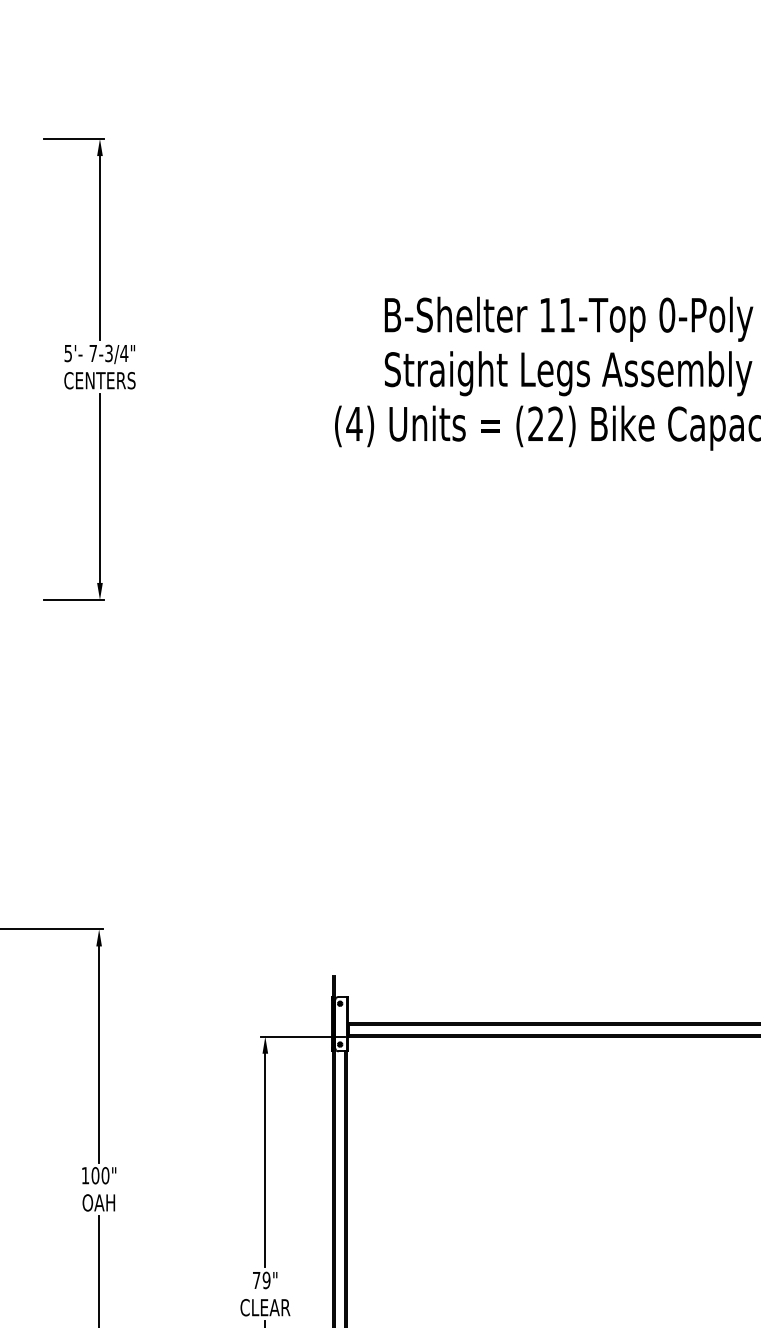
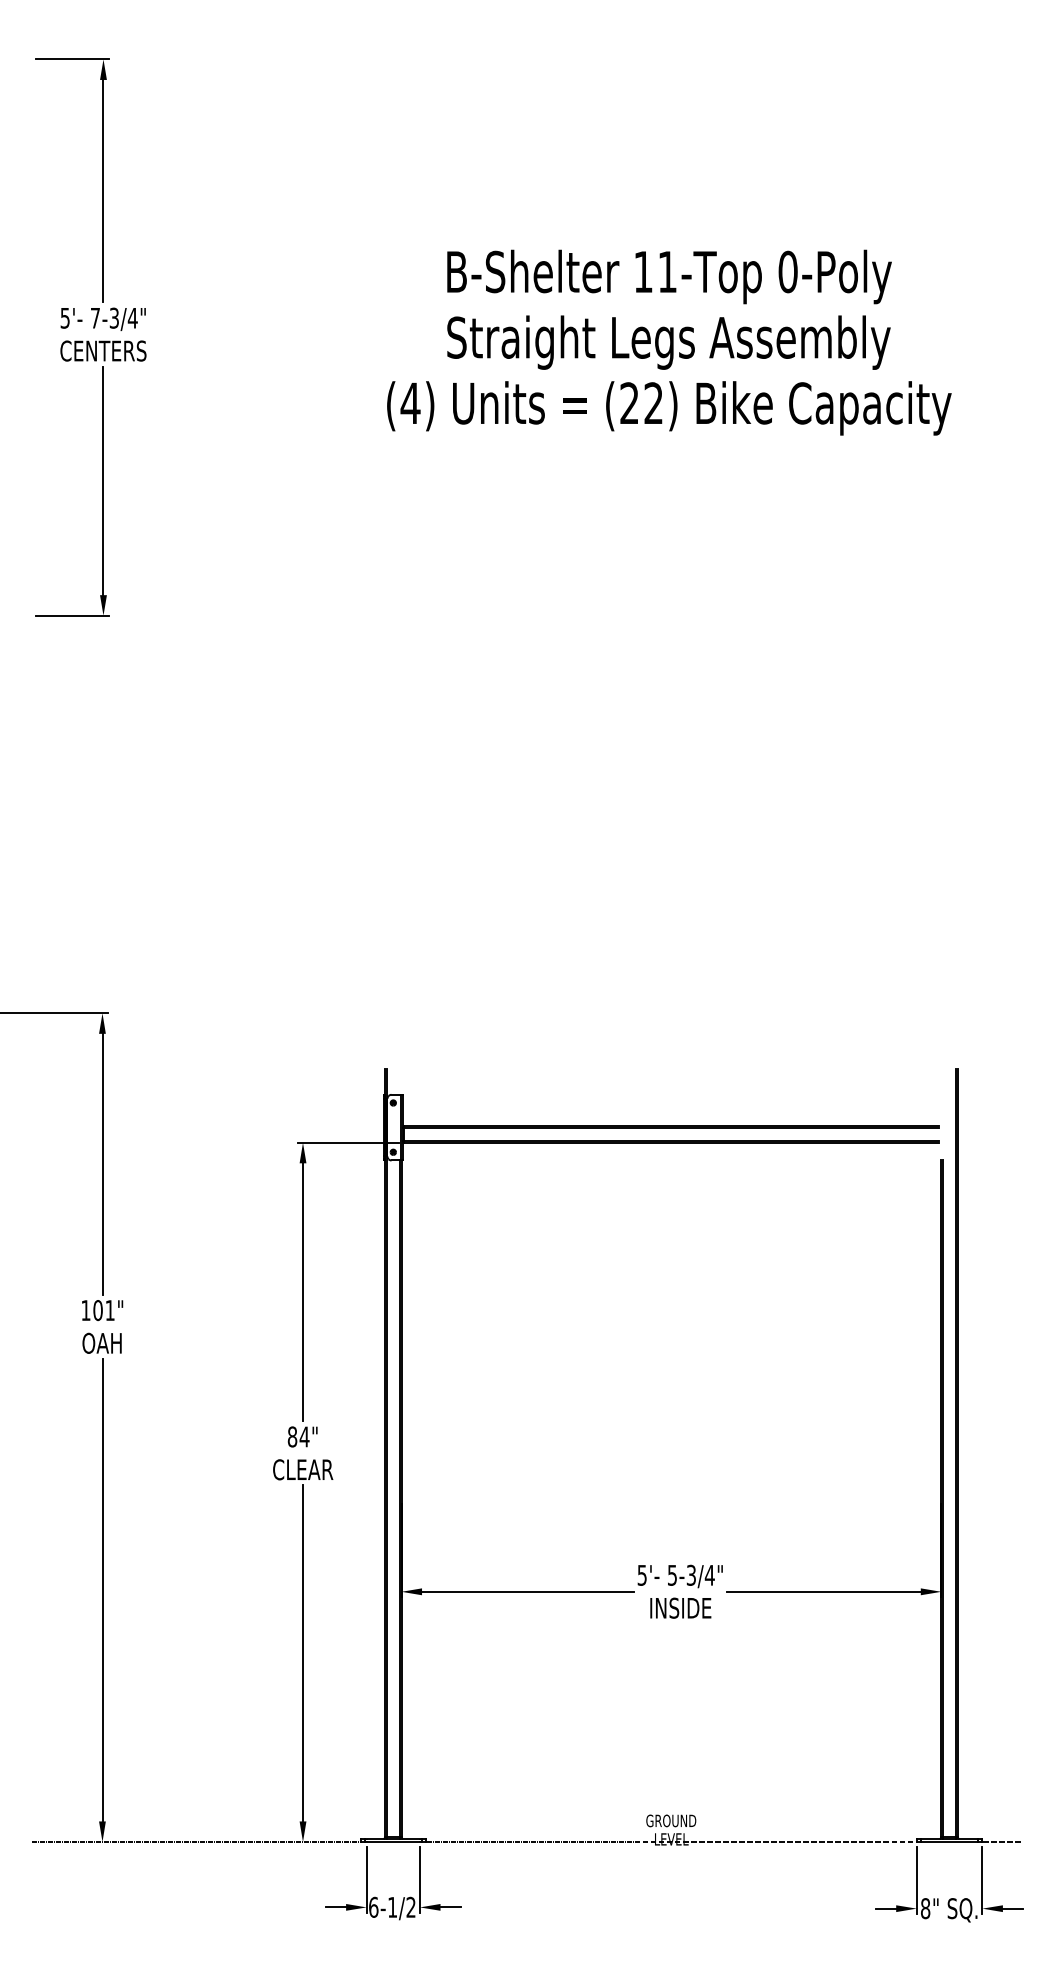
text: (104, 1175) -> (109, 1310), 100" -> 101"
text: (261, 1280) -> (298, 1436), 79" -> 84"

